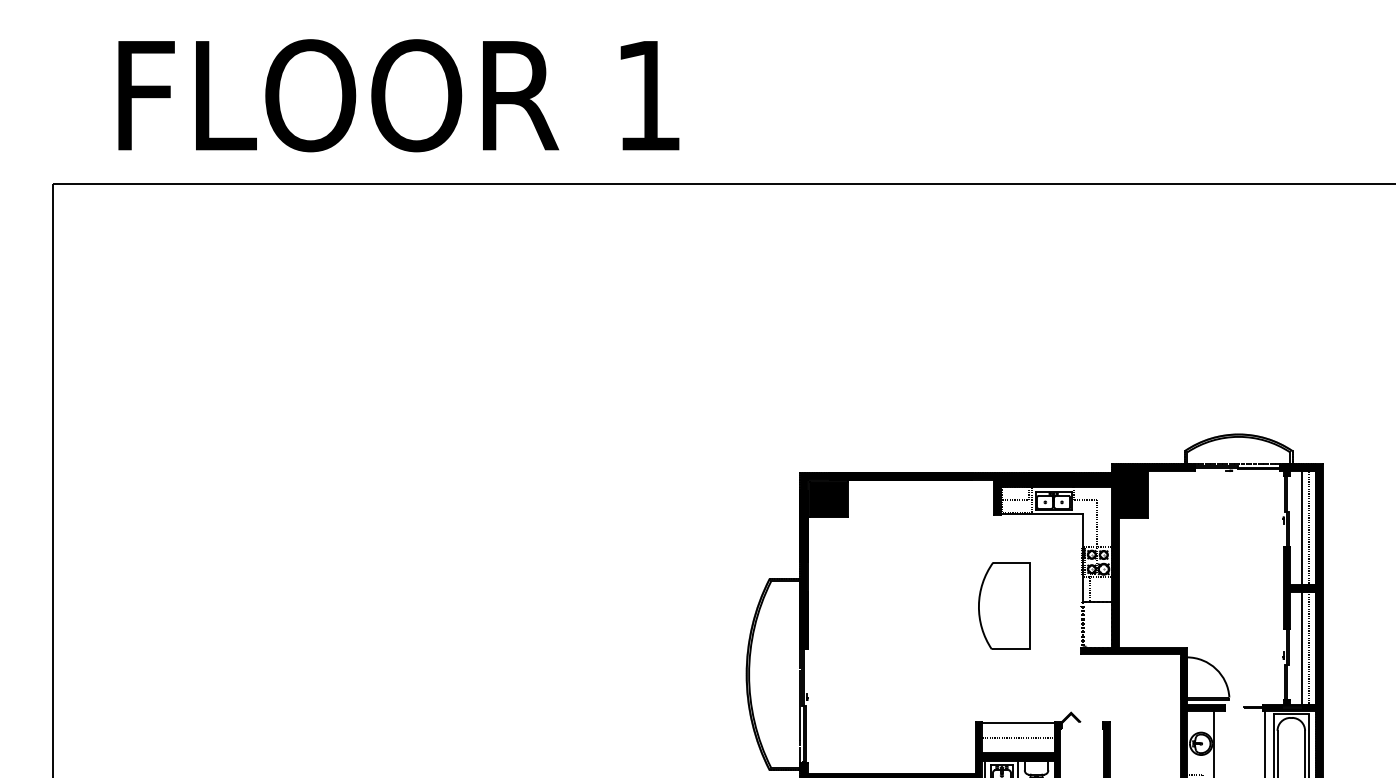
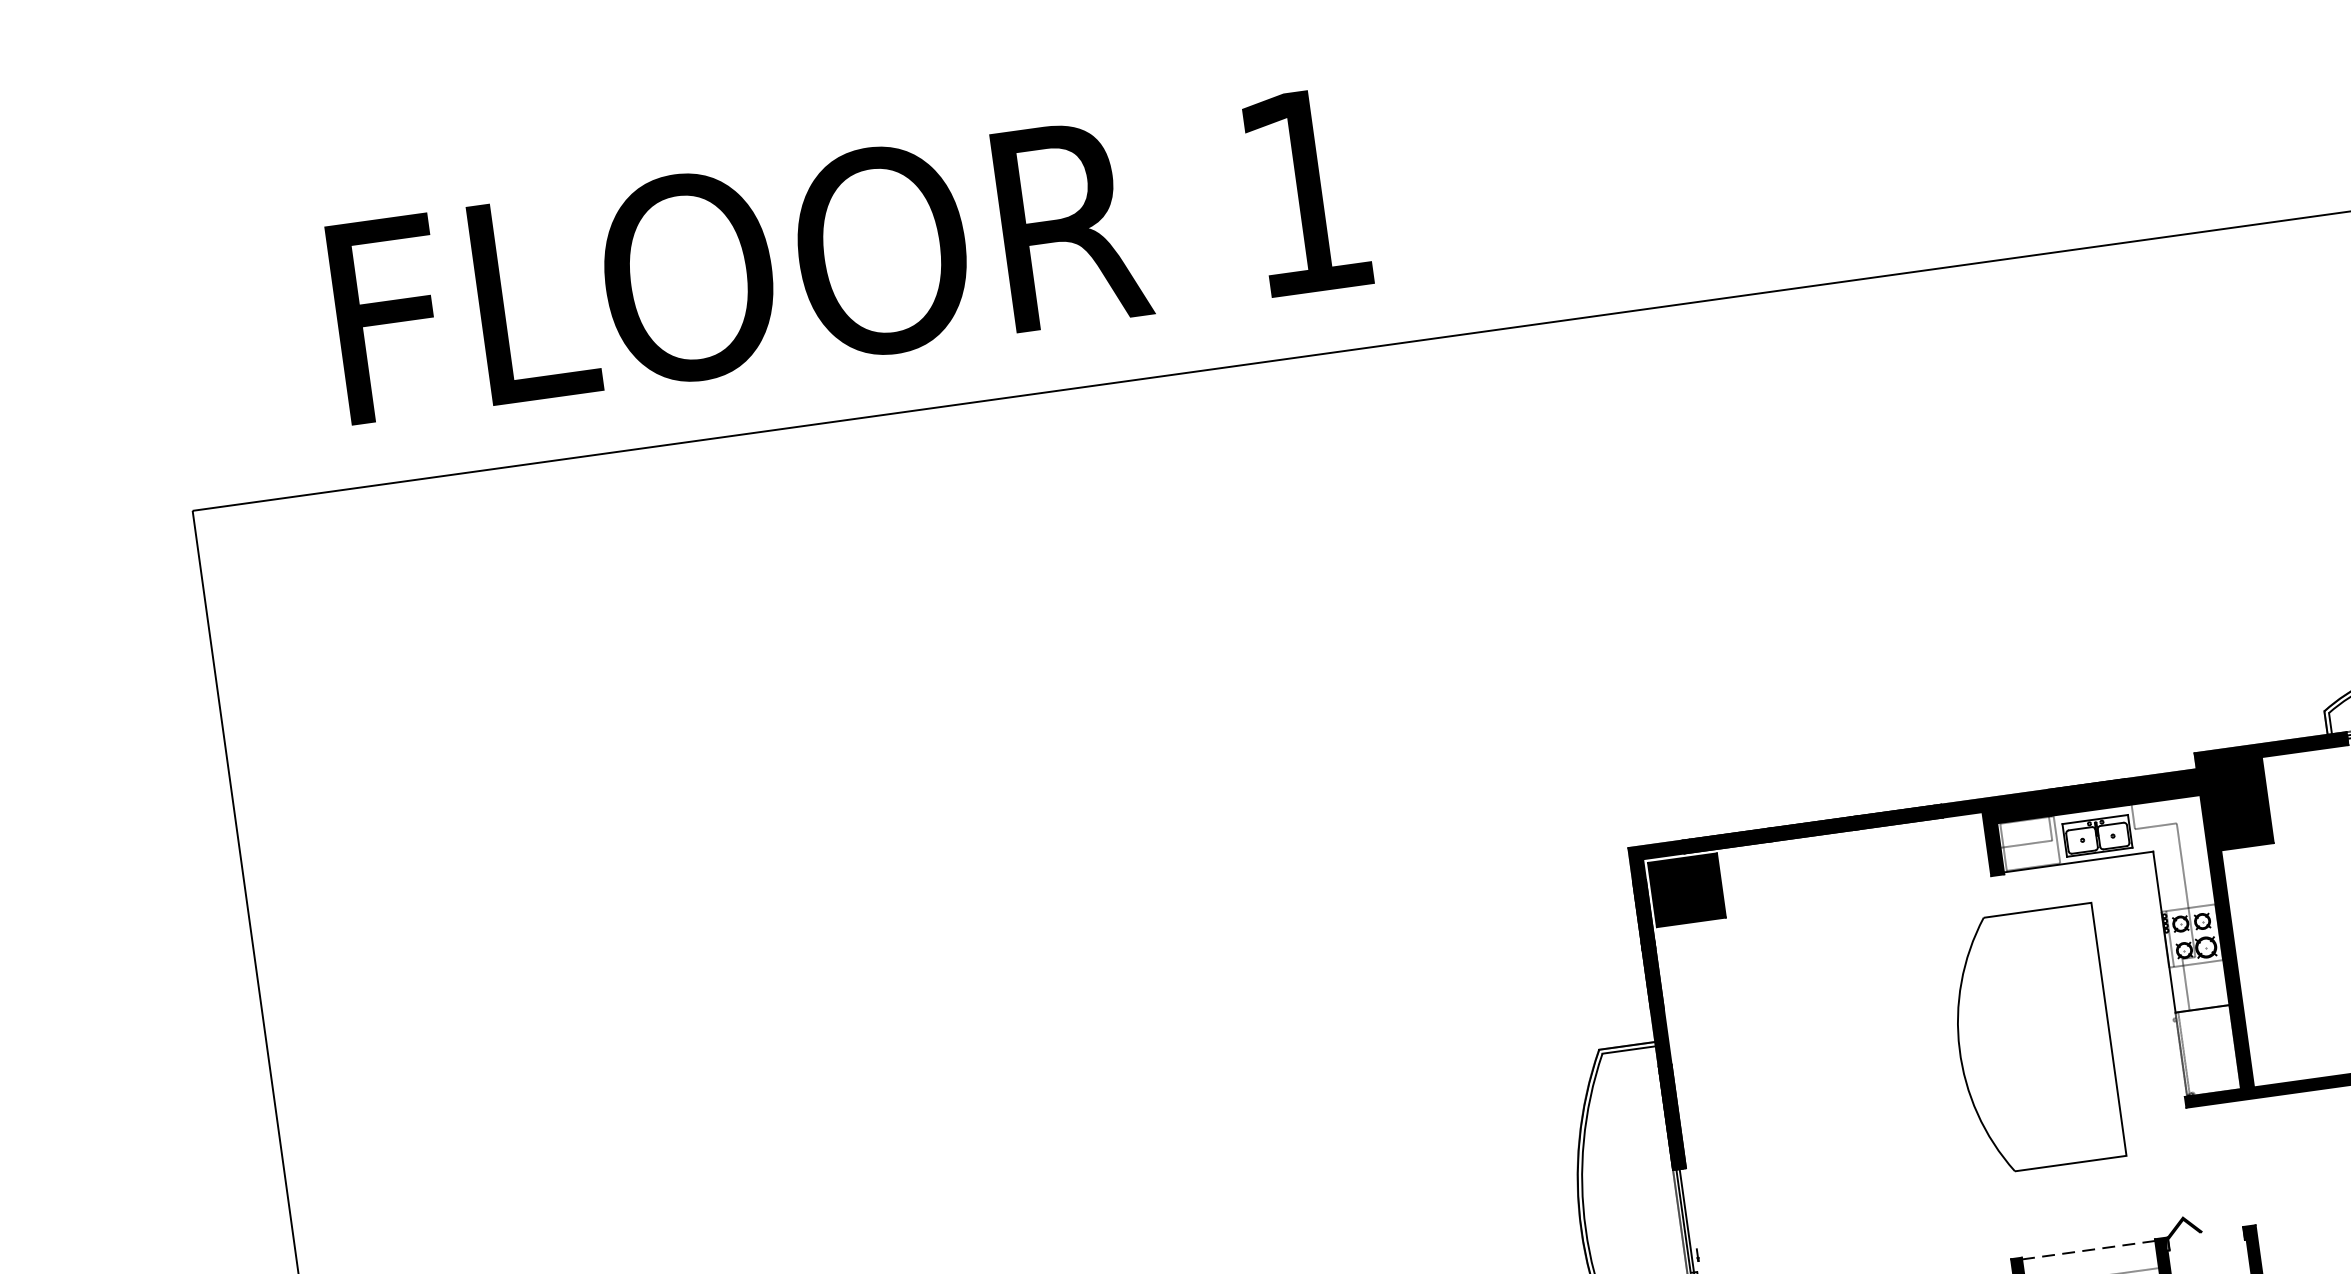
text: (398, 95) -> (848, 254), moved
part: (1004, 605) -> (2034, 1038), size x1.6
line: (1018, 723) -> (2089, 1250), solid -> dashed

